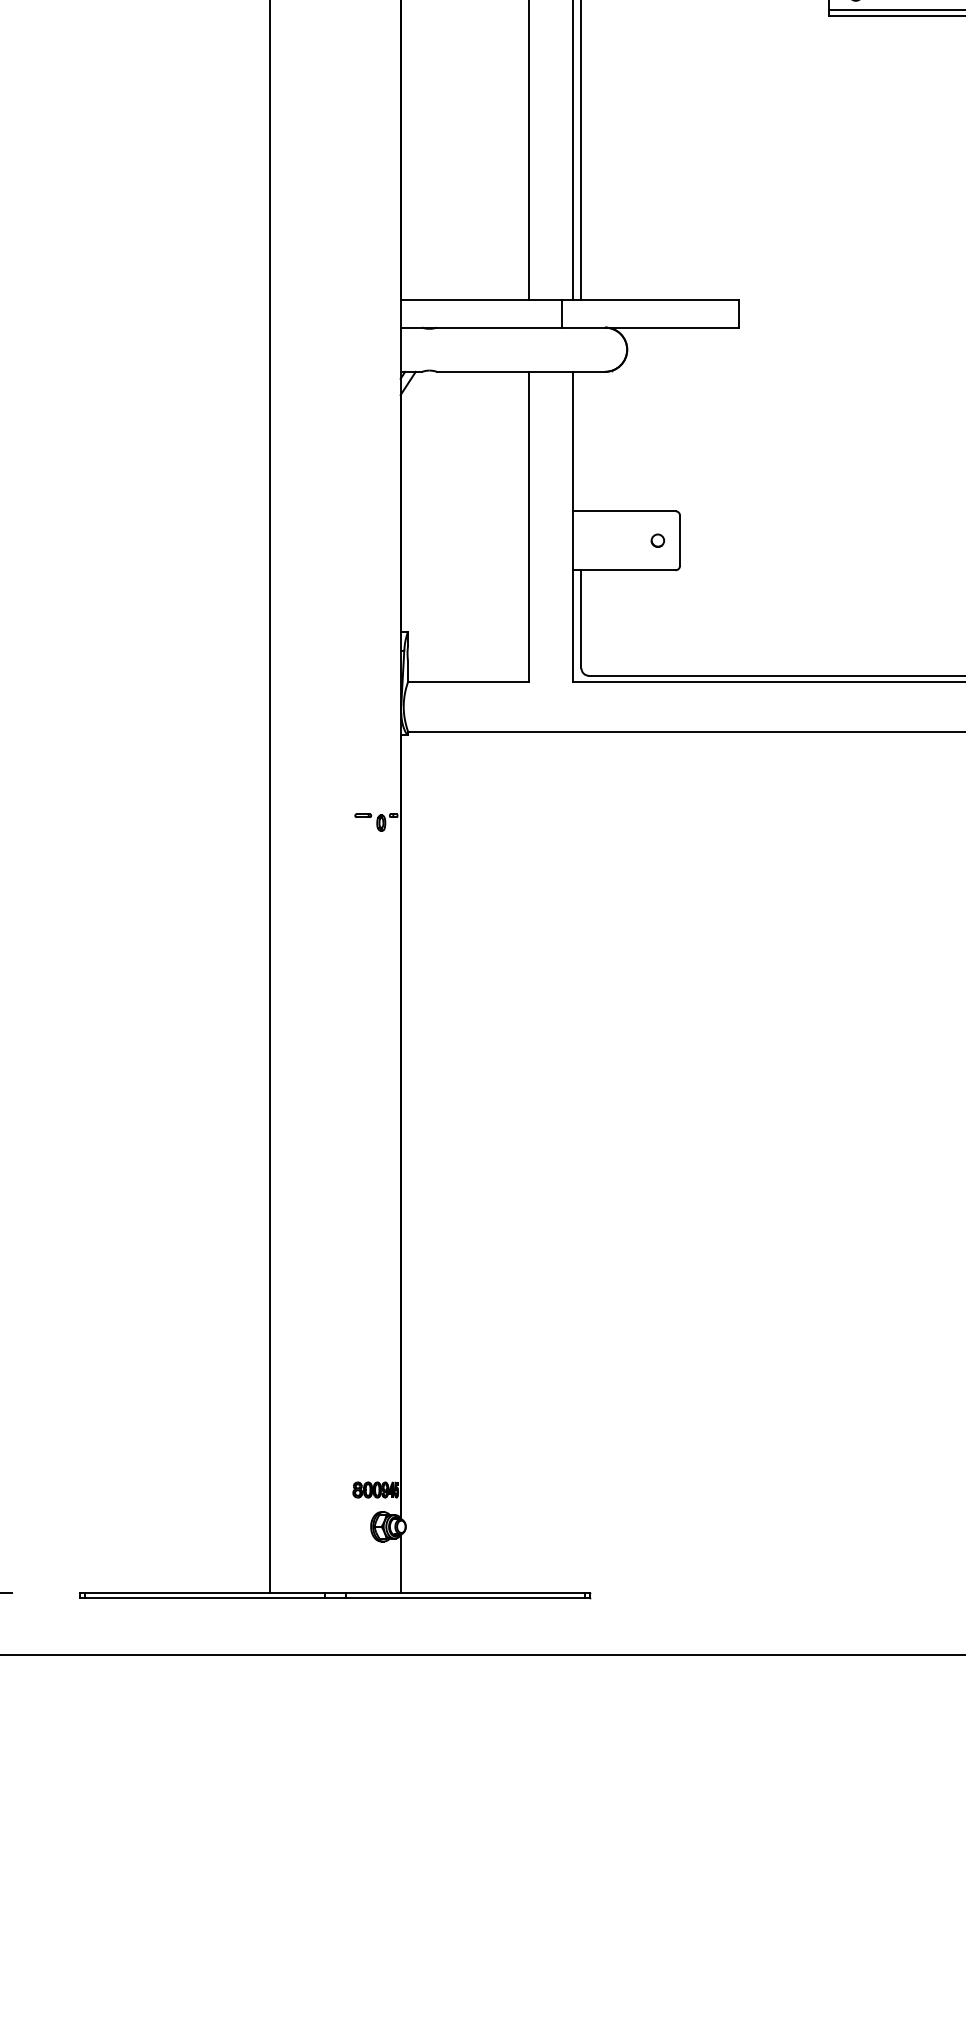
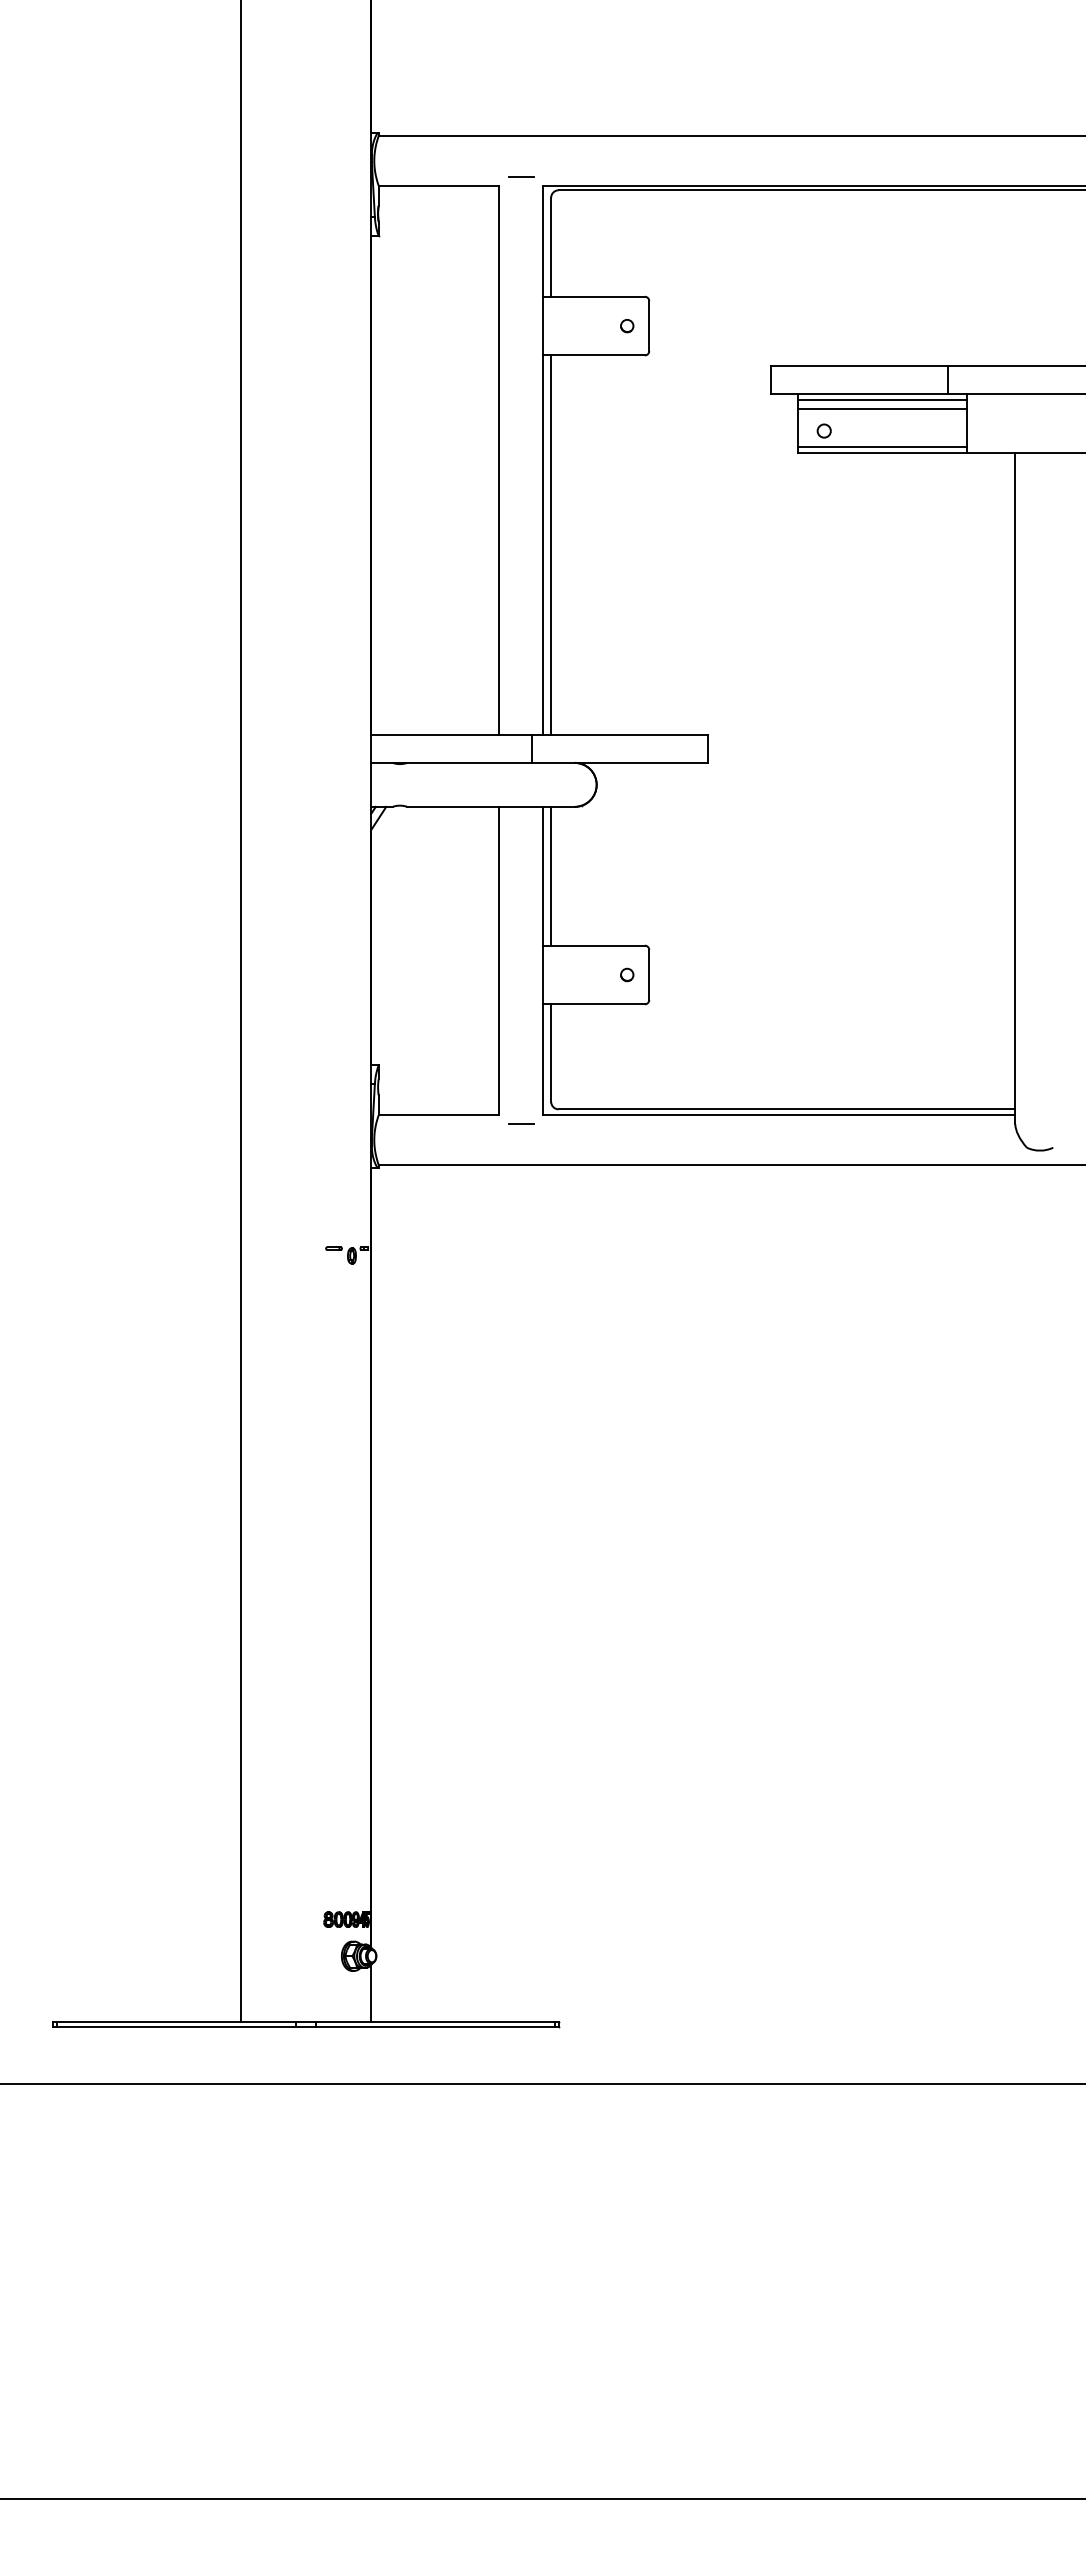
line: (581, 440) -> (551, 875), added
line: (550, 690) -> (520, 1123), added

